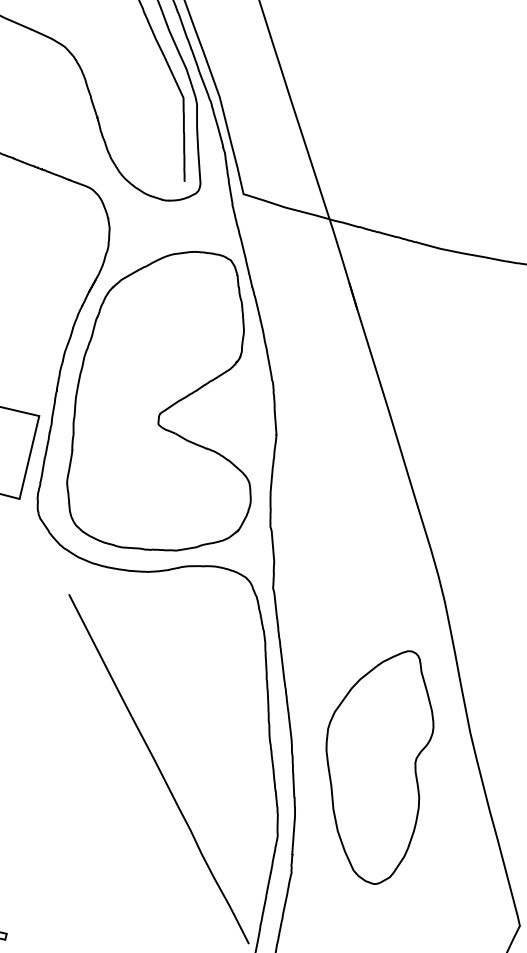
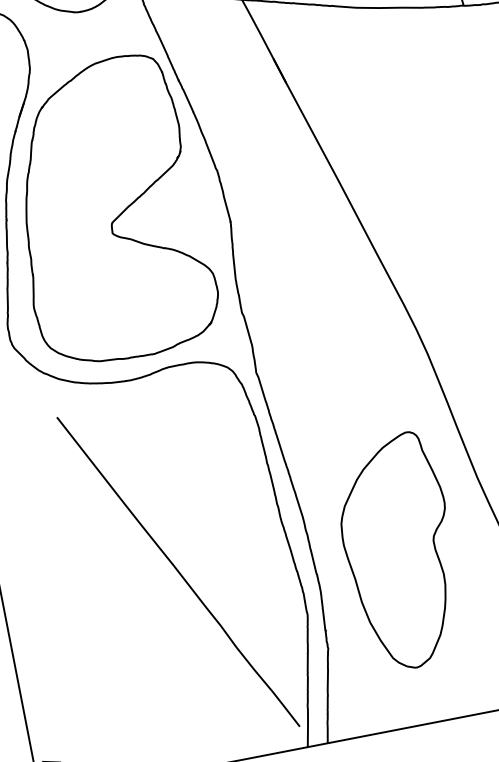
part: (379, 767) -> (399, 552), moved

